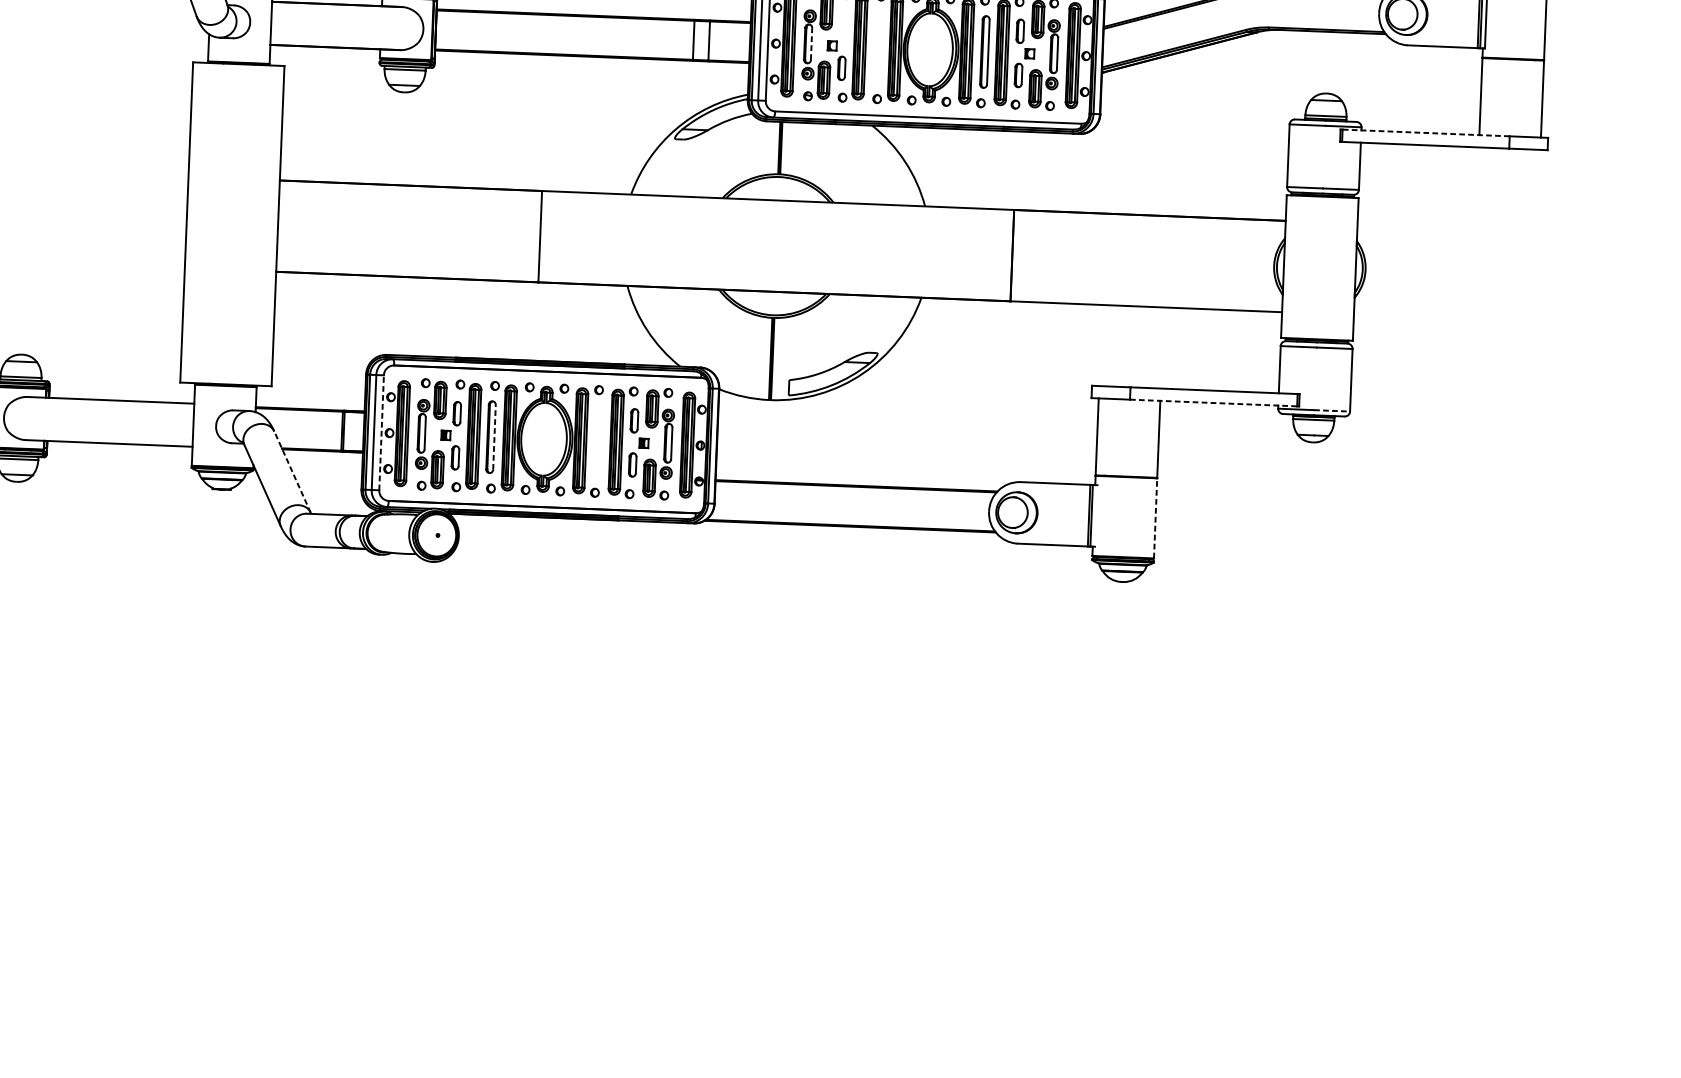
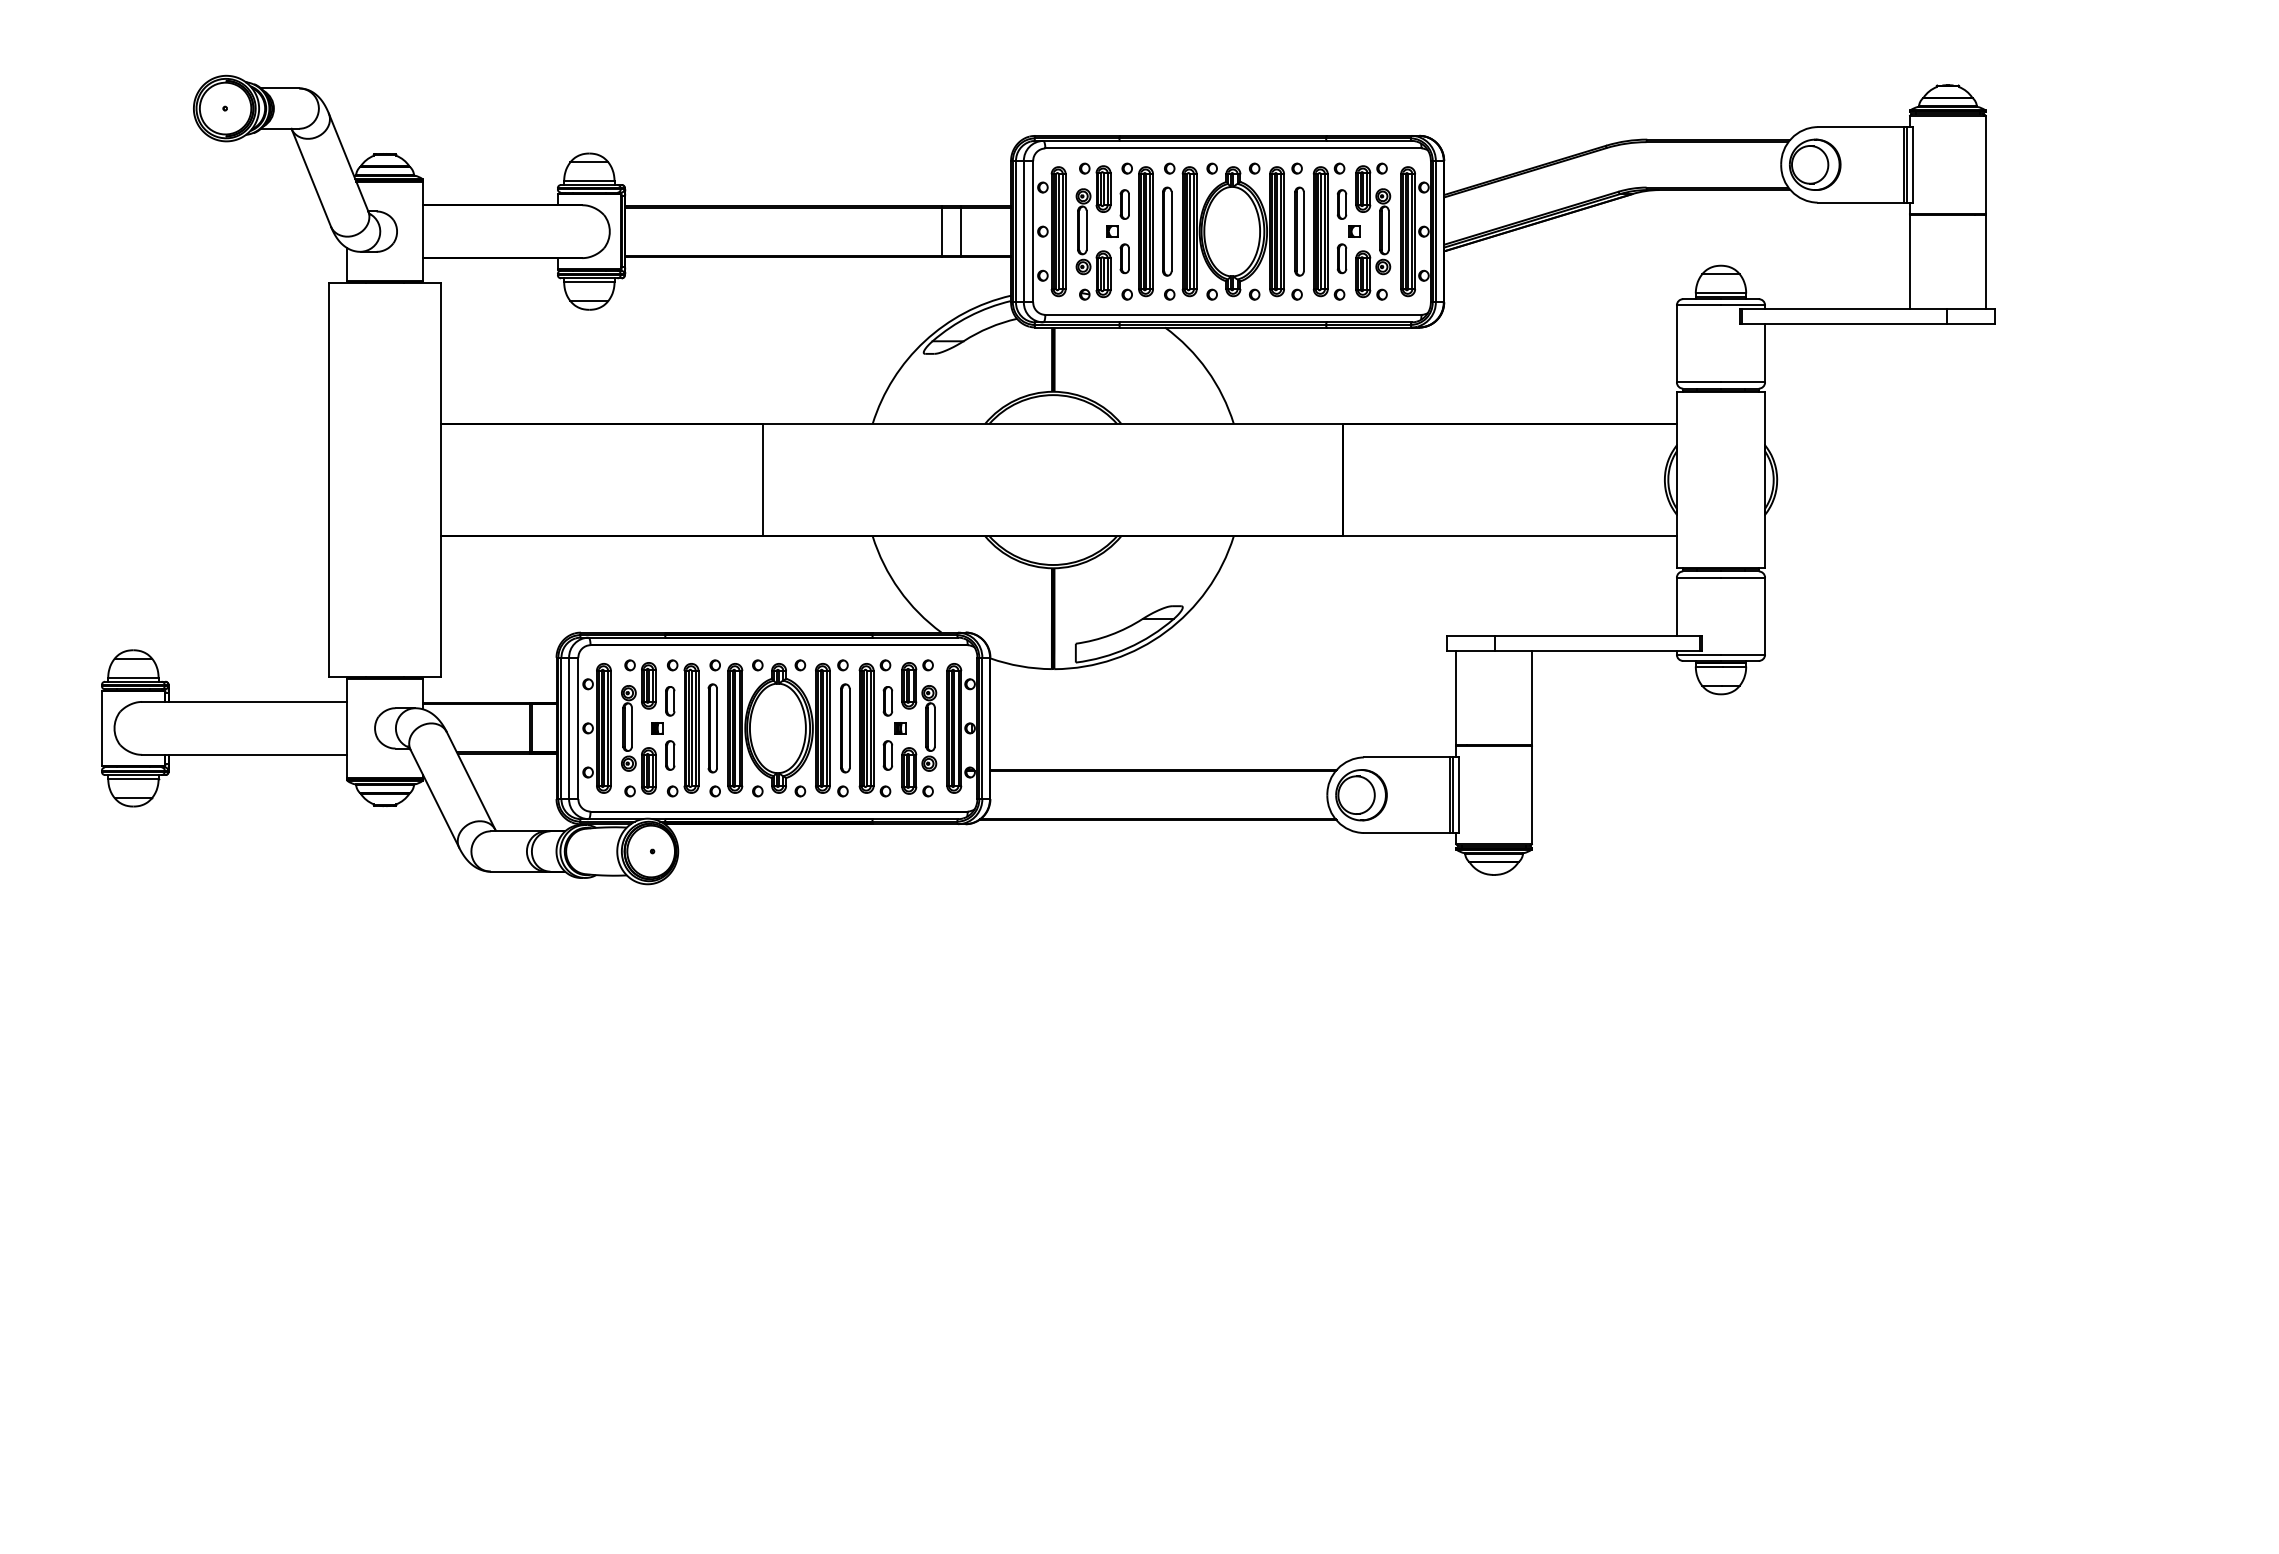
part: (843, 24) -> (1124, 204), added
line: (811, 44) -> (1086, 230), dashed -> solid
part: (877, 47) -> (1167, 231), added
line: (1425, 133) -> (1844, 309), dashed -> solid
line: (1213, 402) -> (1597, 650), dashed -> solid
line: (1332, 410) -> (1743, 654), dashed -> solid
line: (381, 432) -> (578, 728), dashed -> solid
line: (494, 437) -> (717, 728), dashed -> solid
part: (599, 441) -> (845, 728), added
line: (292, 471) -> (471, 780), dashed -> solid
line: (1095, 516) -> (1458, 795), added
line: (1155, 517) -> (1531, 794), dashed -> solid

